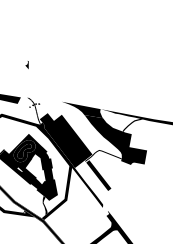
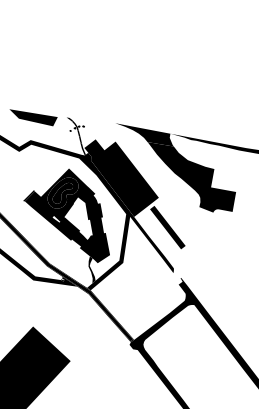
part: (27, 65) -> (66, 71), removed
fill: (132, 125) -> (215, 156), removed
fill: (103, 155) -> (174, 199), removed

